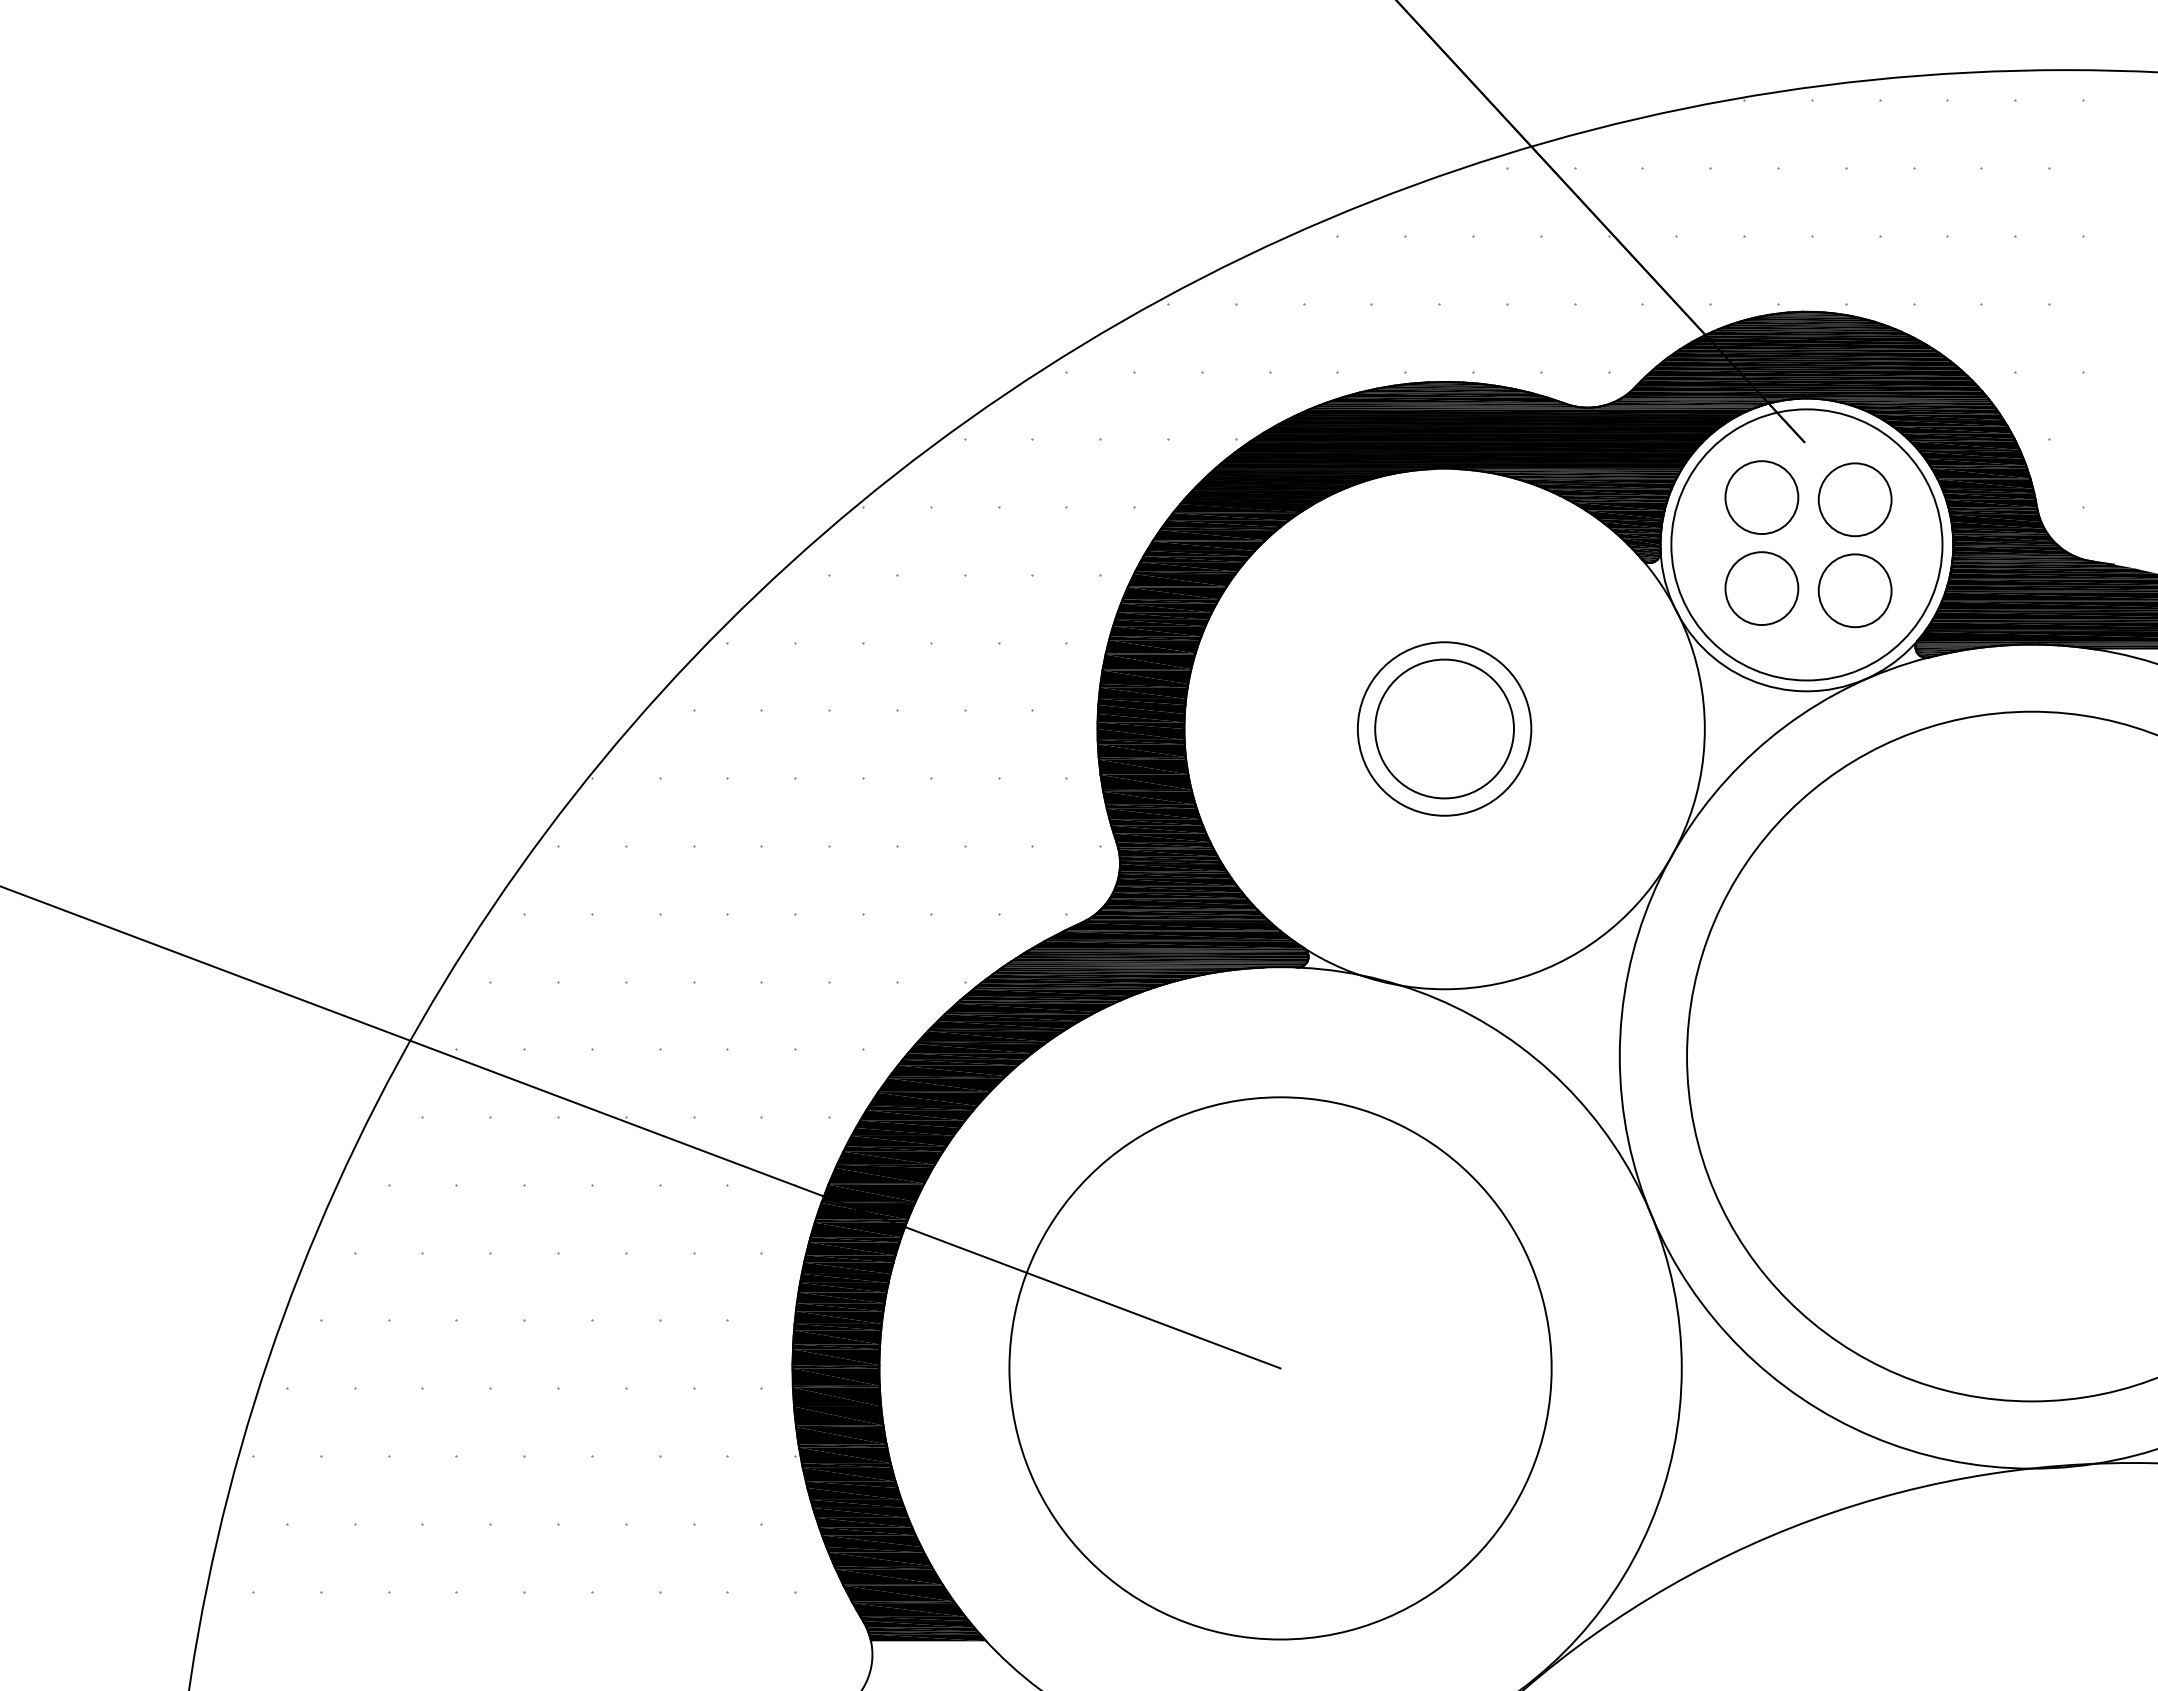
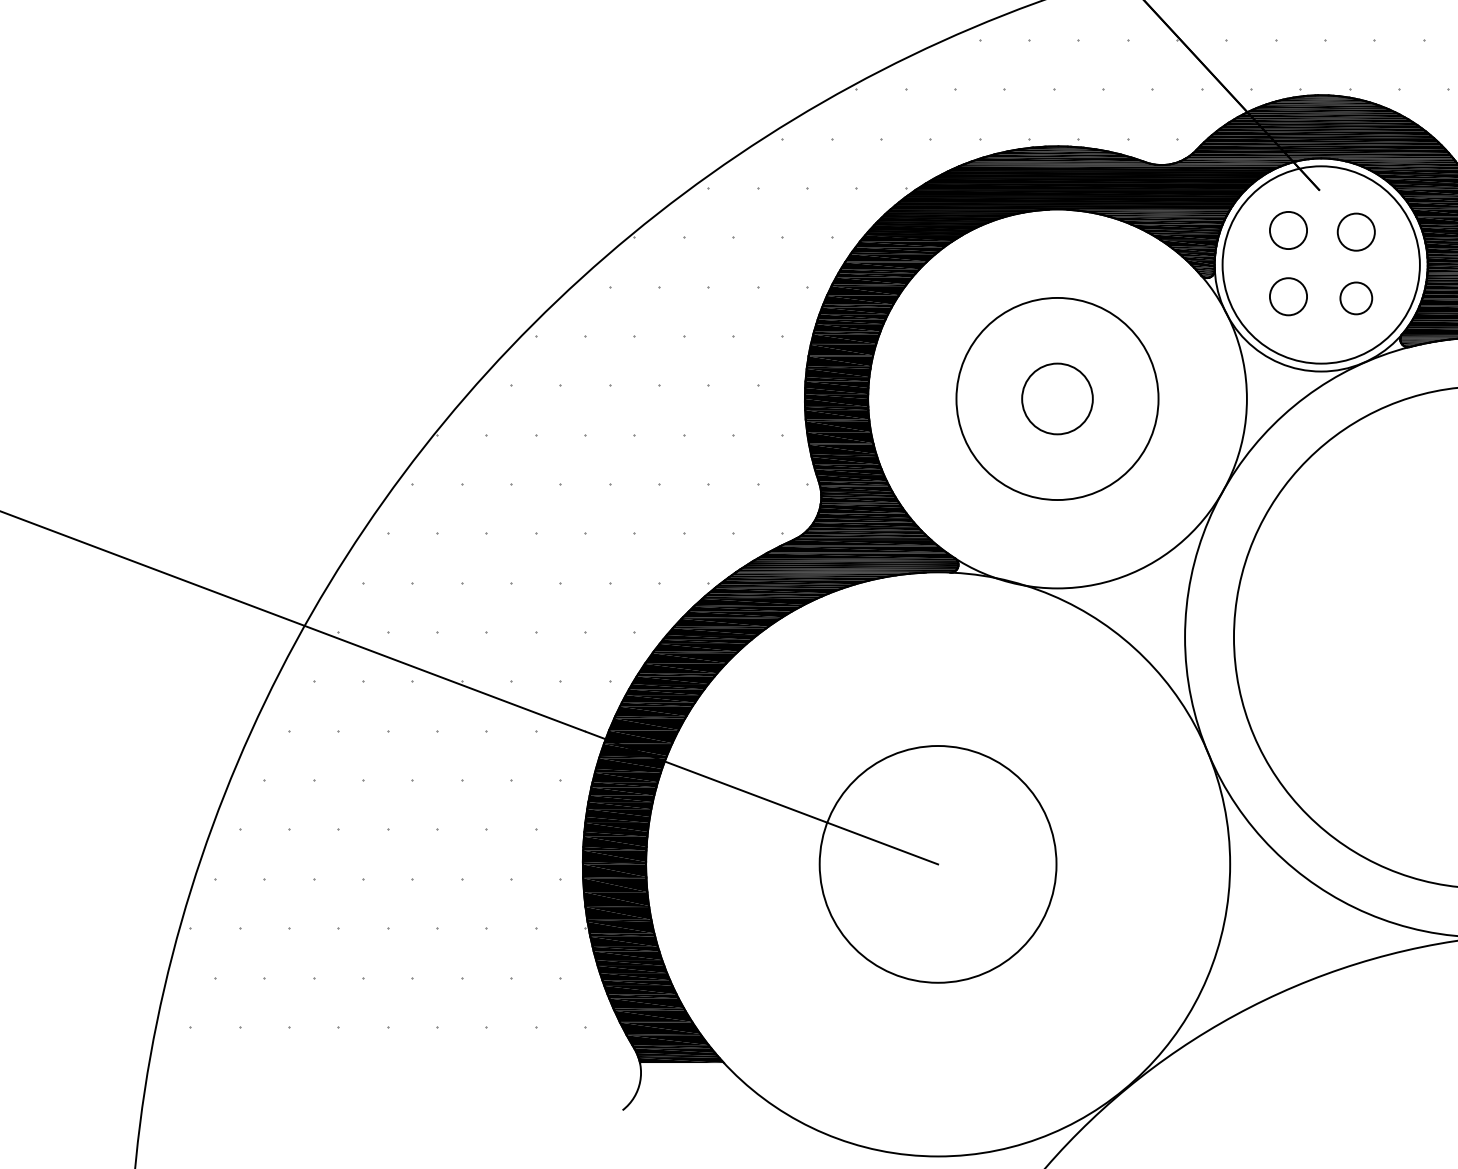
circle: (1761, 497) -> (1288, 230), size x0.7
circle: (1854, 499) -> (1355, 231), size x0.7
circle: (1761, 588) -> (1288, 296), size x0.7
circle: (1854, 590) -> (1355, 298), size x0.6
circle: (1444, 728) -> (1057, 398), size x0.7
circle: (1444, 728) -> (1057, 398), size x1.6
circle: (1280, 1368) -> (938, 864), size x0.6

